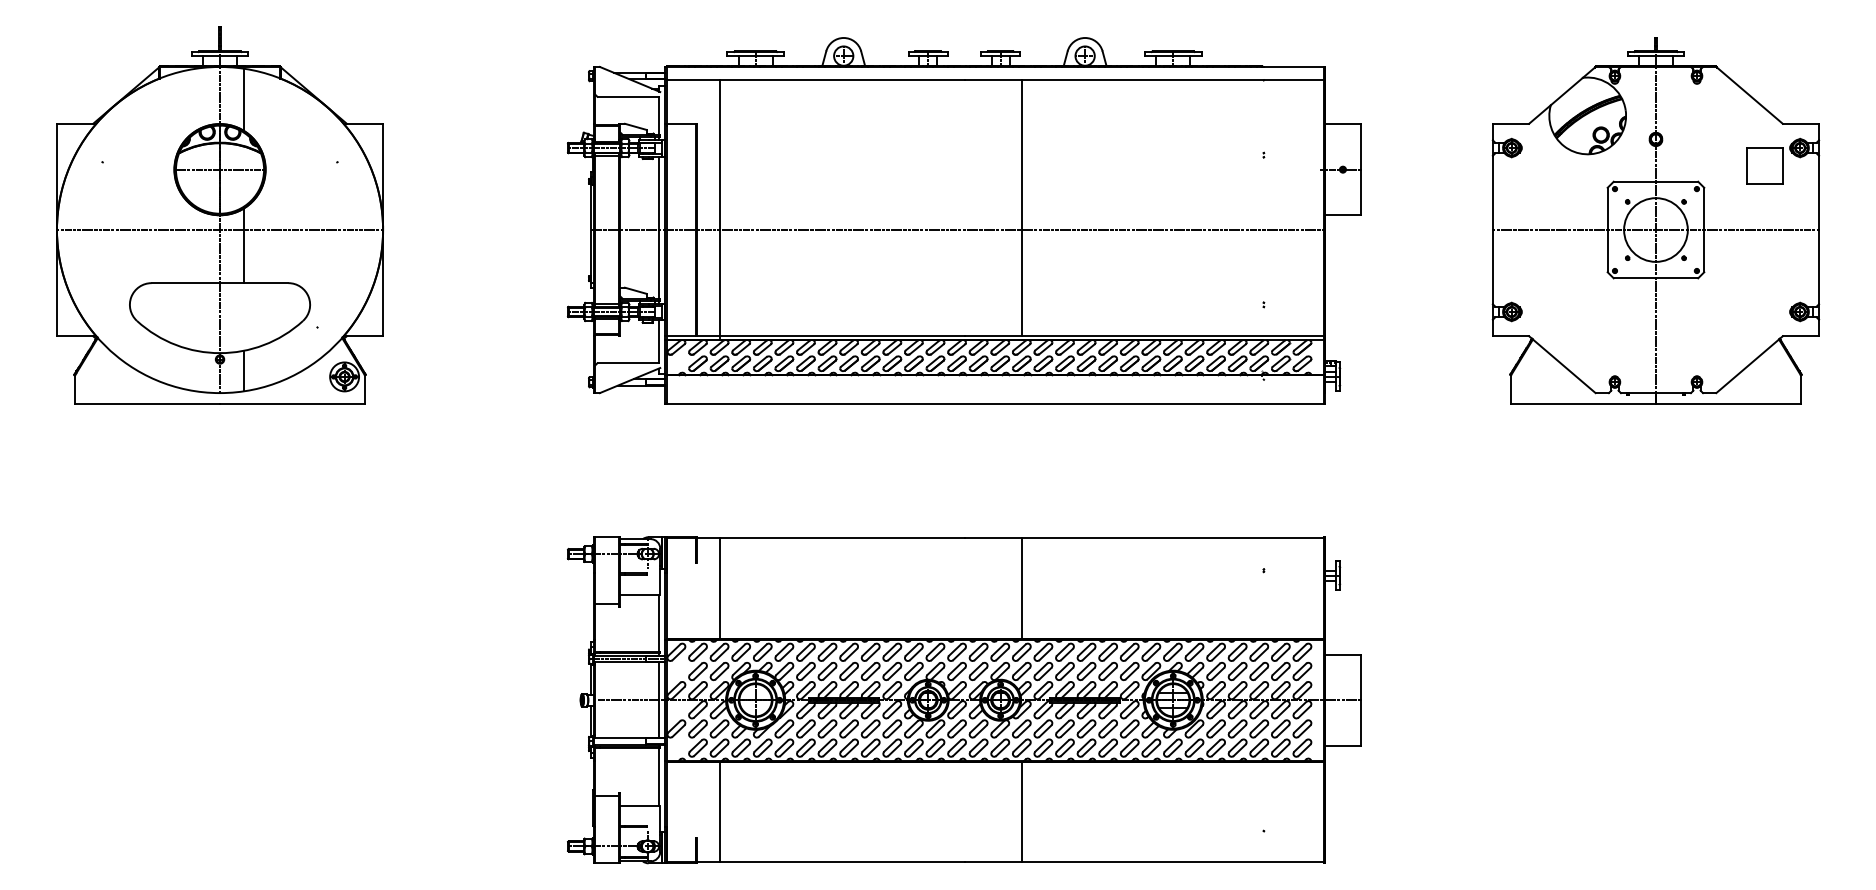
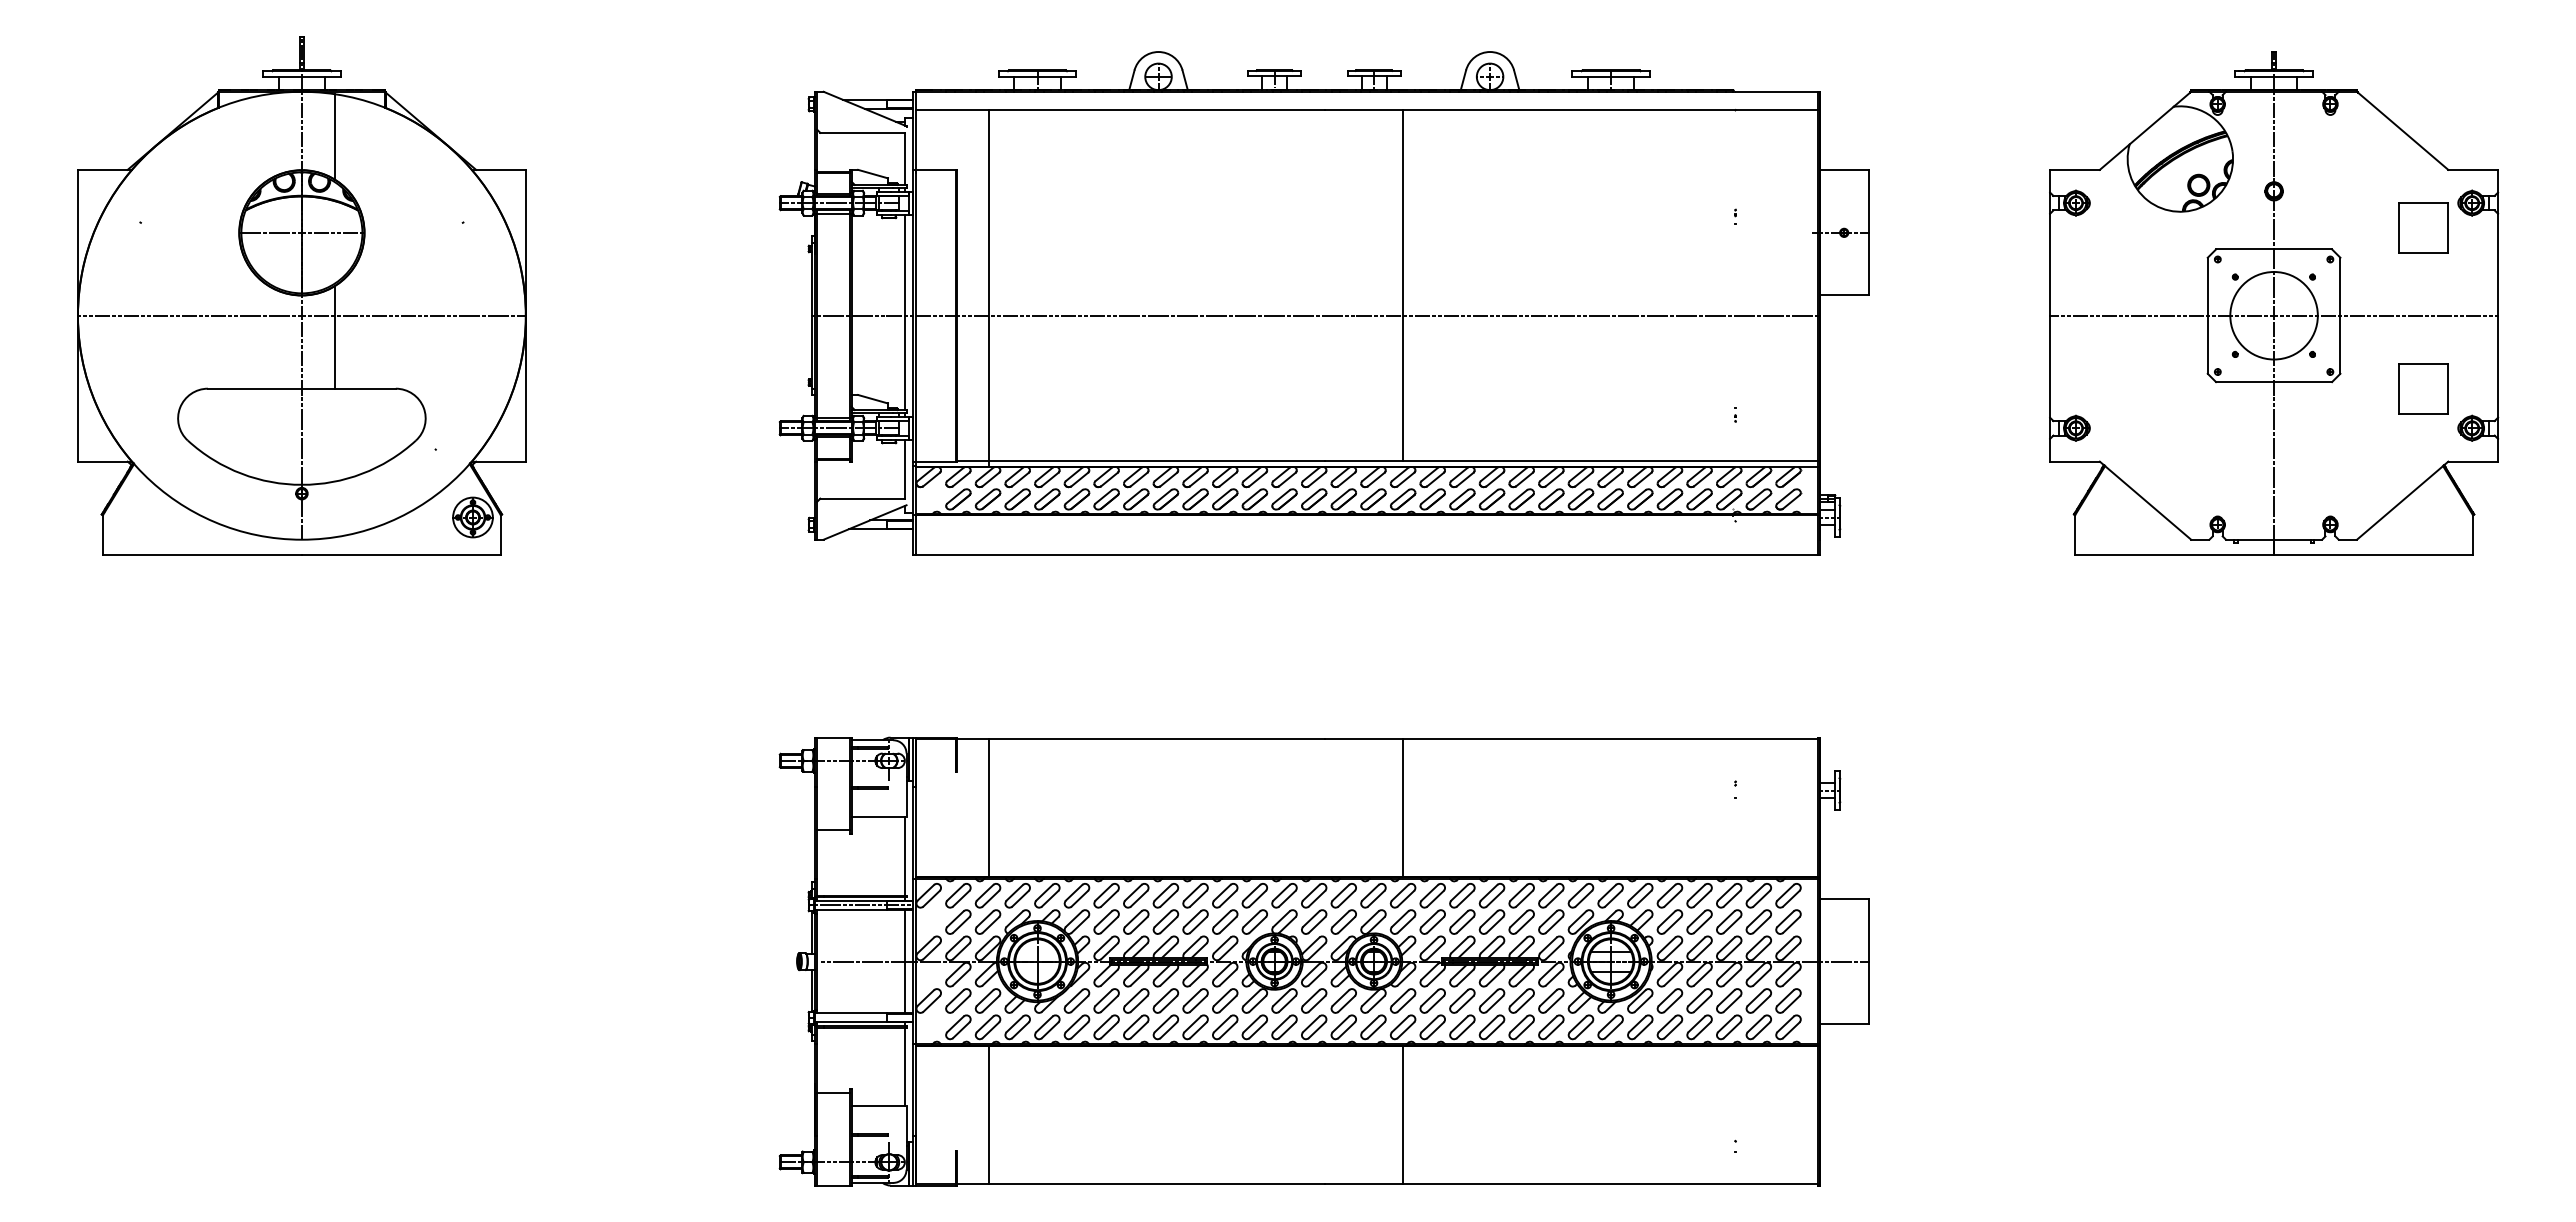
part: (1764, 282) -> (2423, 388), added
line: (244, 371) -> (335, 509), removed

